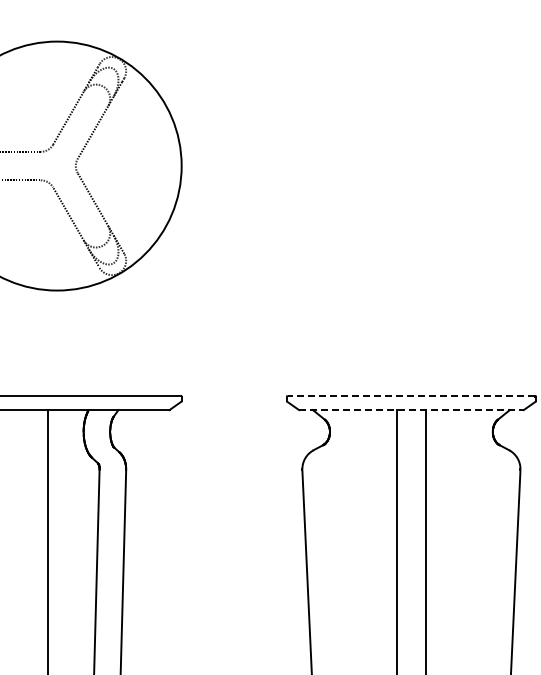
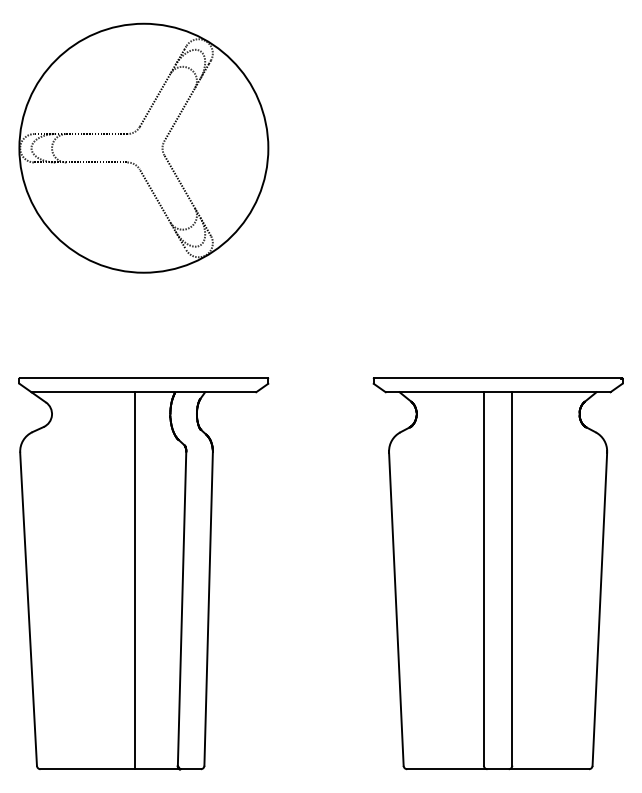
line: (411, 396) -> (498, 378), dashed -> solid
line: (411, 410) -> (498, 392), dashed -> solid

